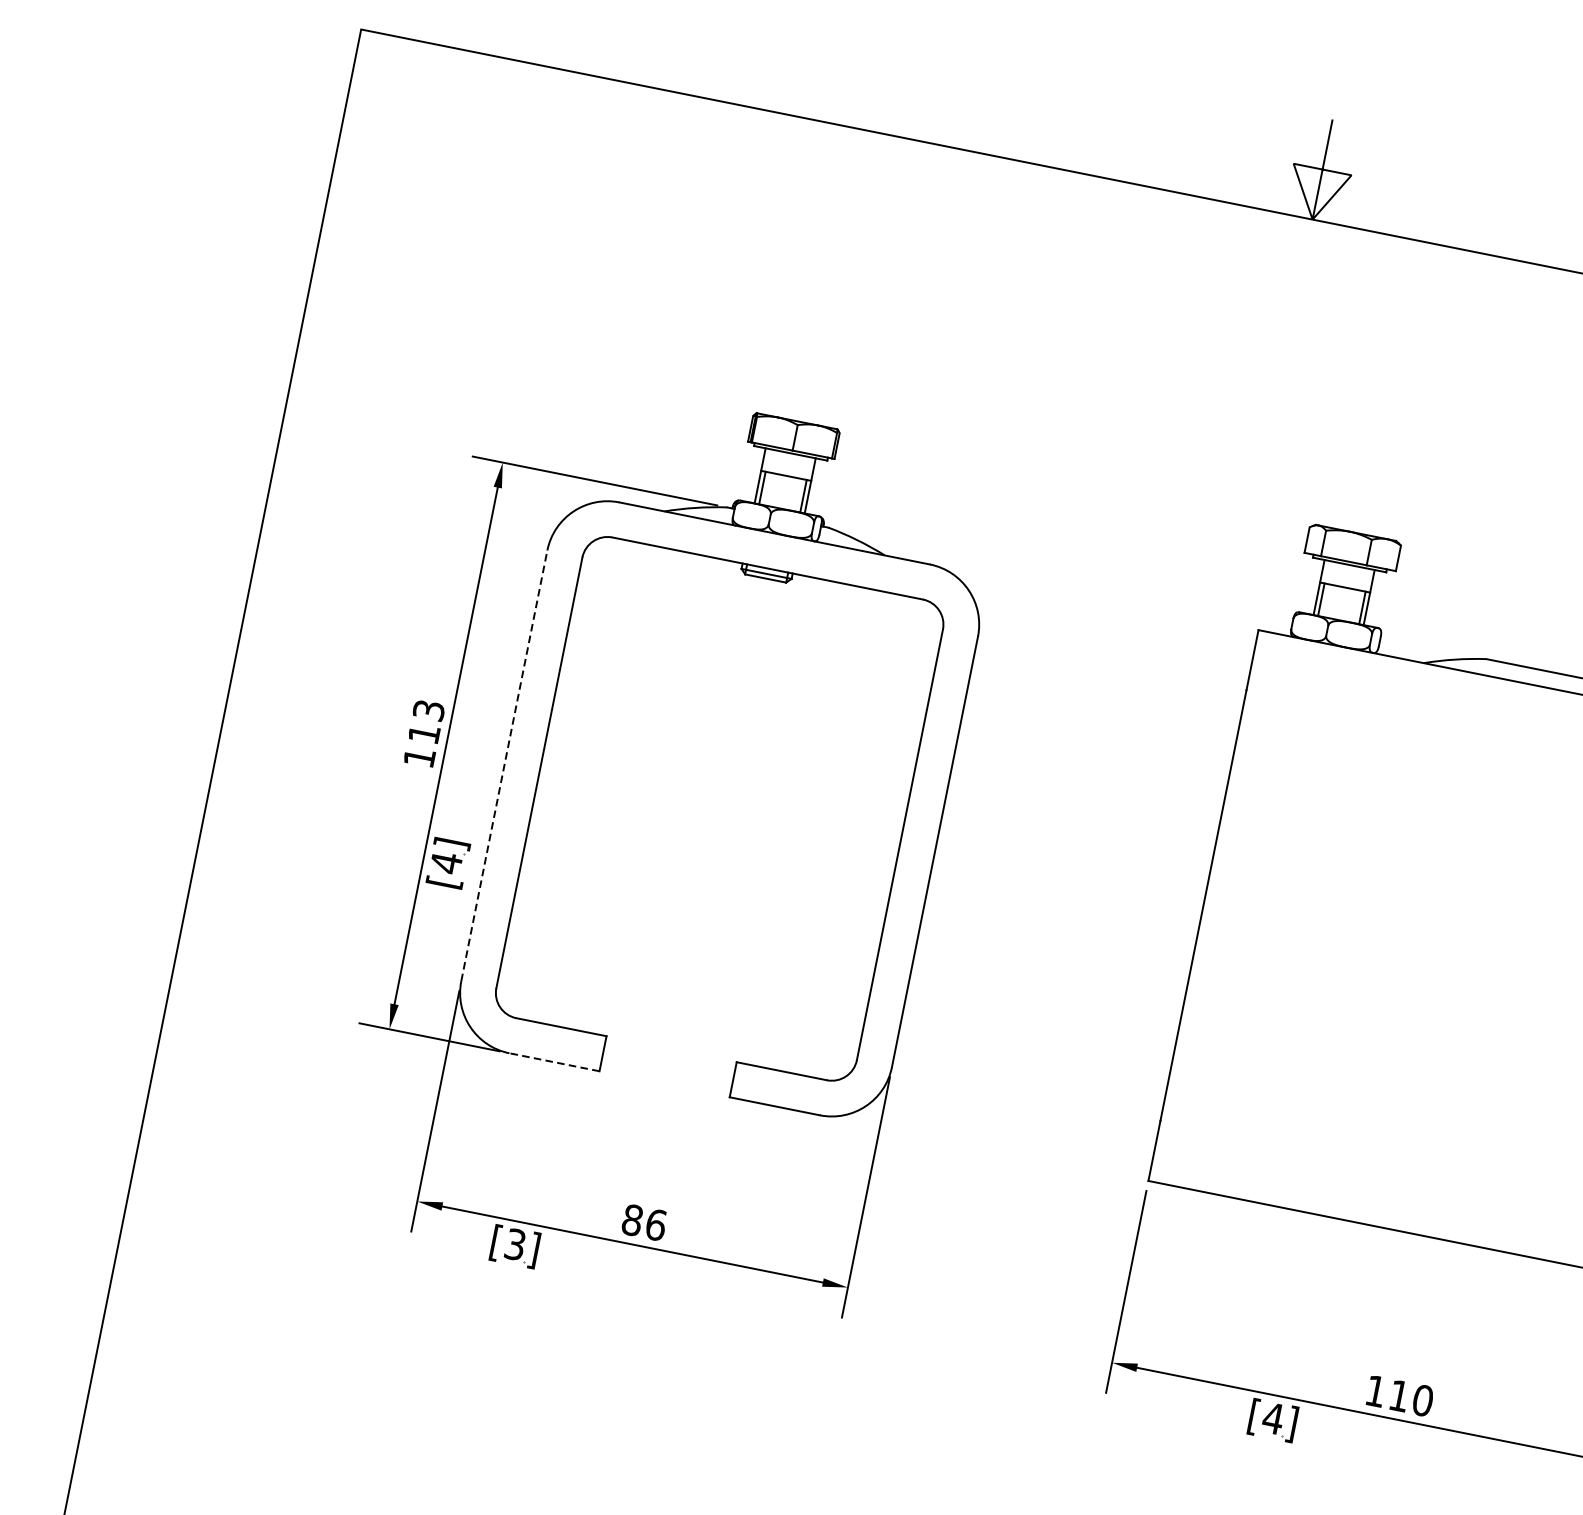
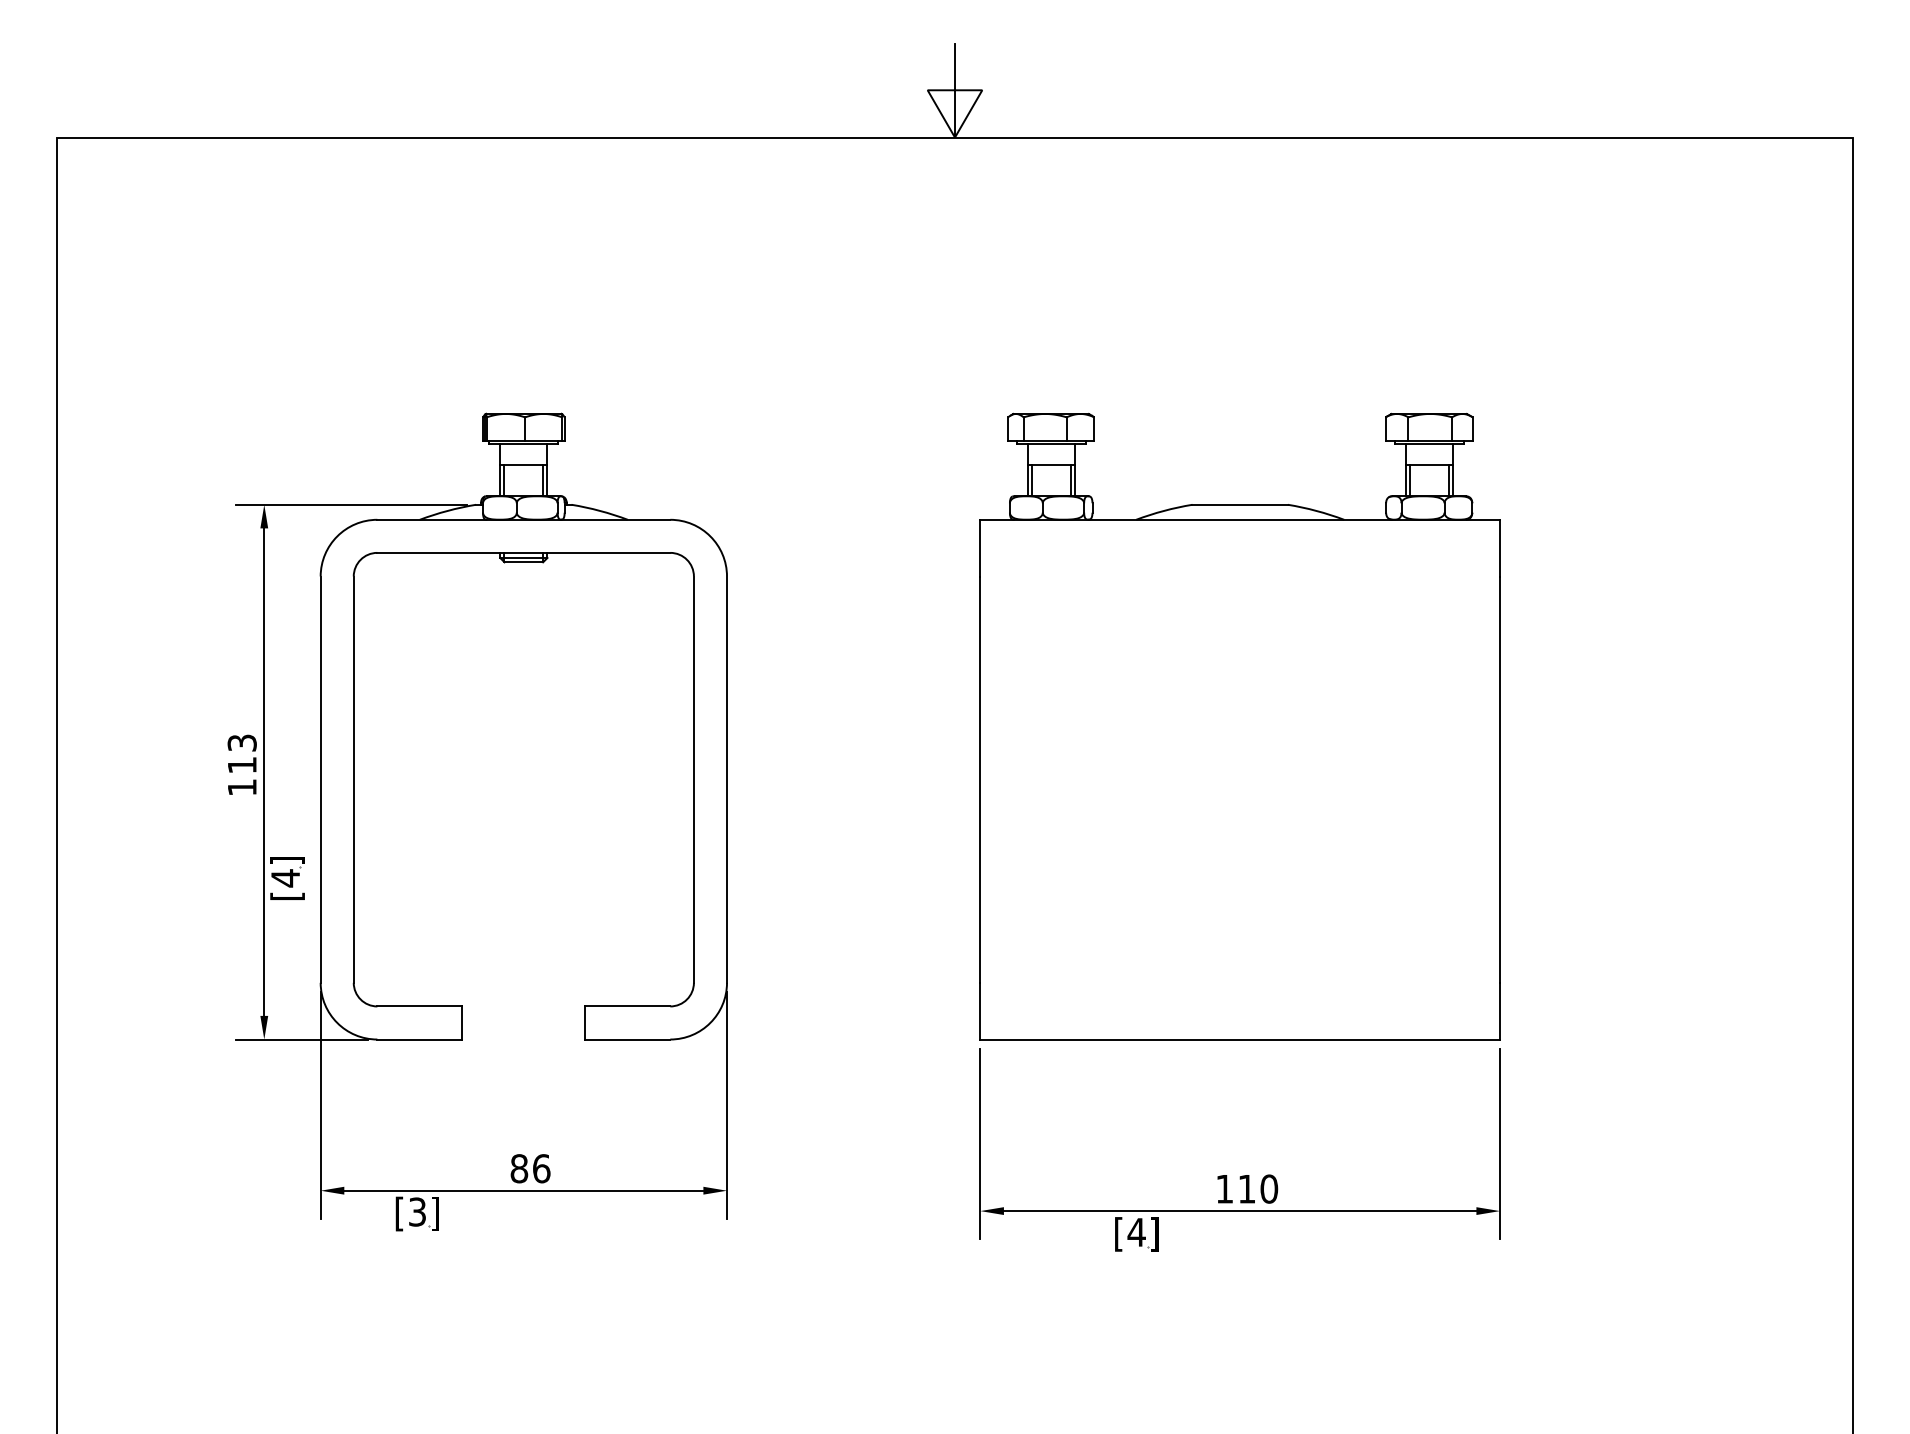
line: (504, 765) -> (320, 779), dashed -> solid
line: (554, 1062) -> (419, 1039), dashed -> solid

